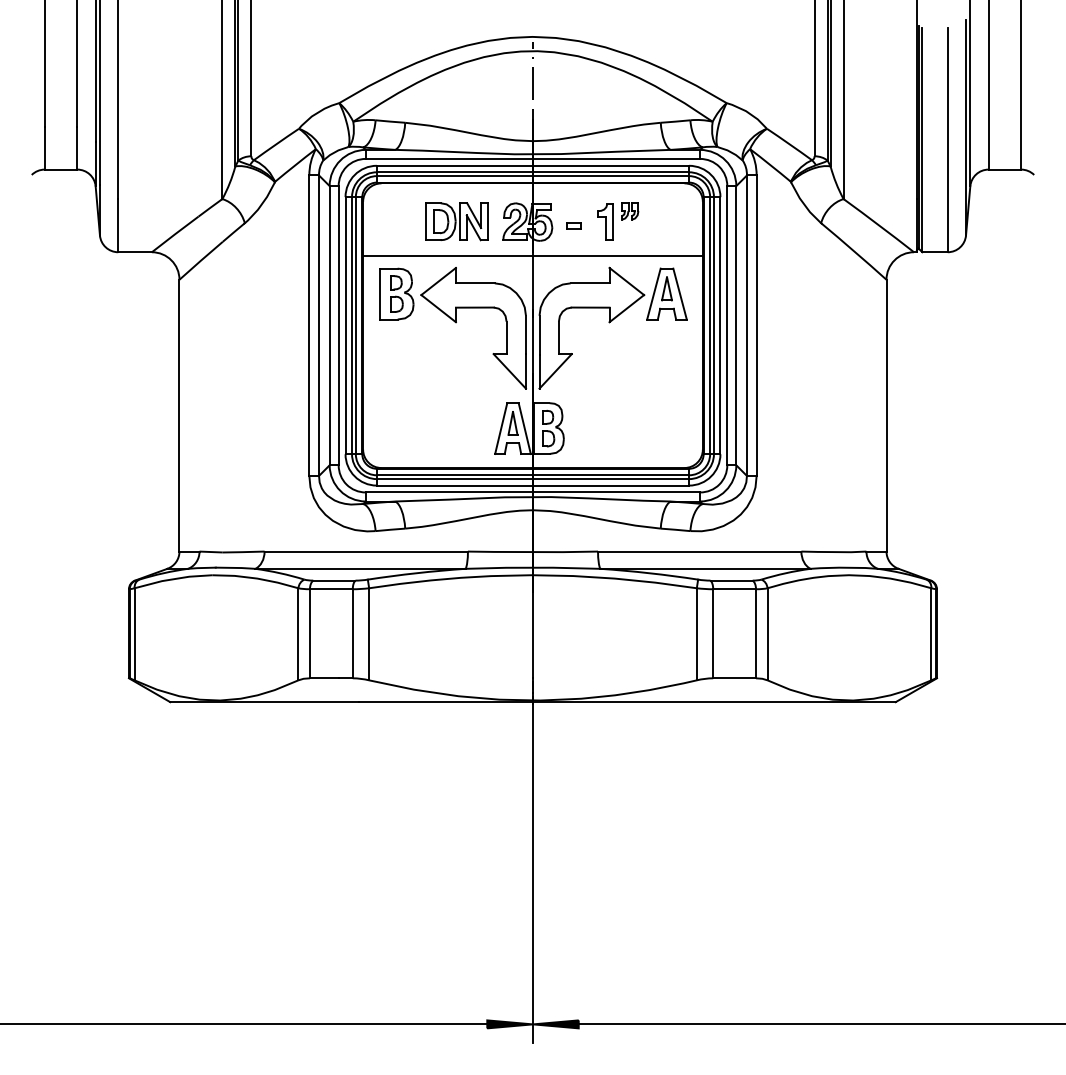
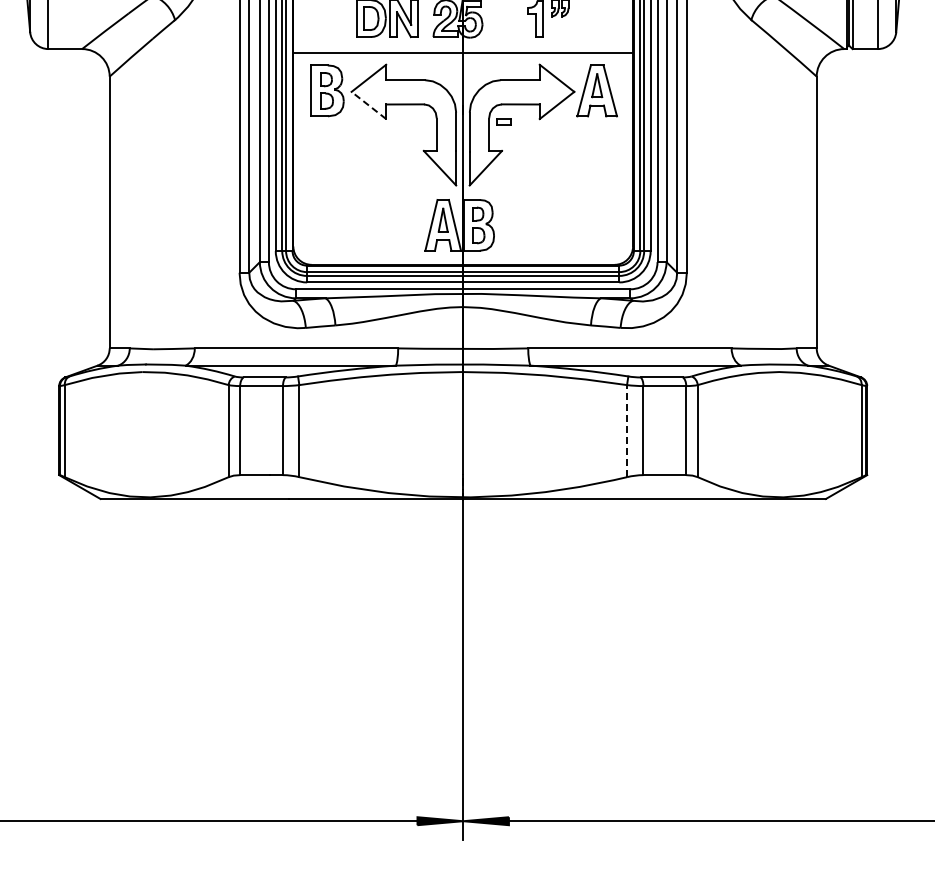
part: (573, 225) -> (503, 121), moved
line: (438, 308) -> (368, 105), solid -> dashed
line: (696, 633) -> (626, 430), solid -> dashed

